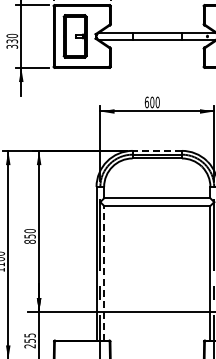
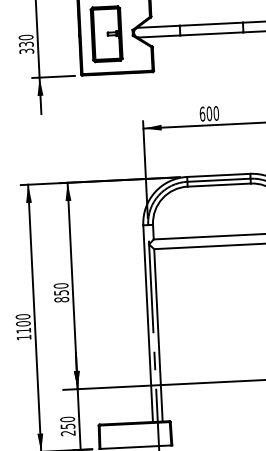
line: (157, 150) -> (219, 174), dashed -> solid
line: (104, 272) -> (158, 334), dashed -> solid
text: (29, 335) -> (66, 419), 255 -> 250

